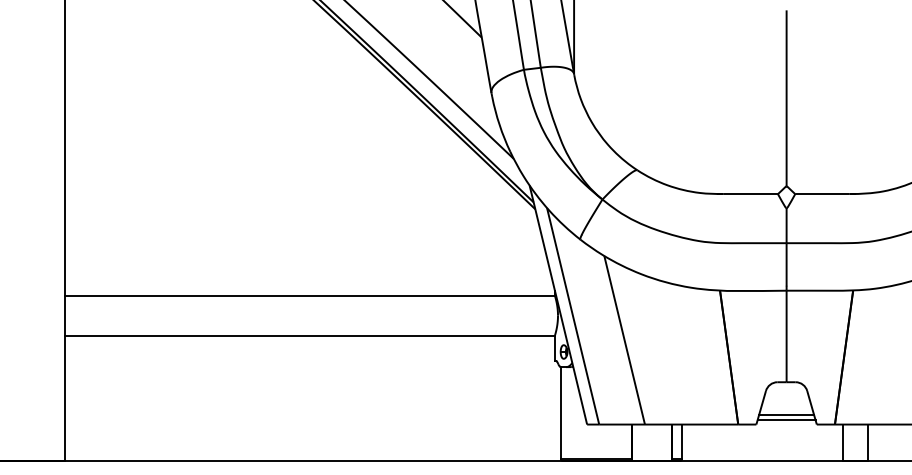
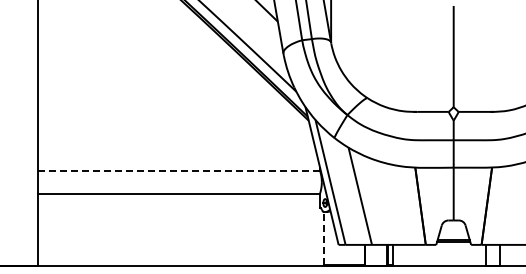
line: (311, 295) -> (179, 170), solid -> dashed
line: (560, 413) -> (323, 238), solid -> dashed

